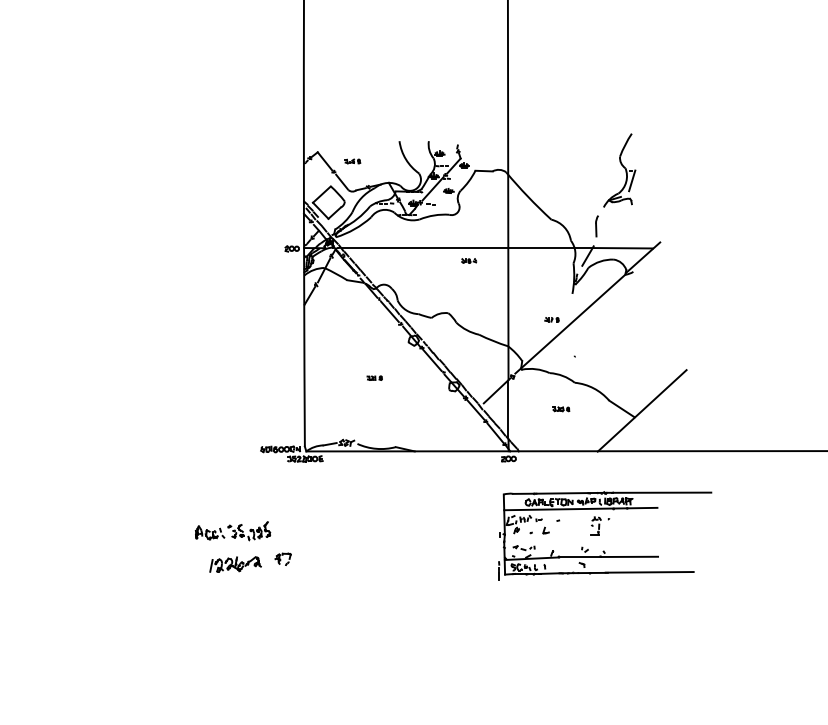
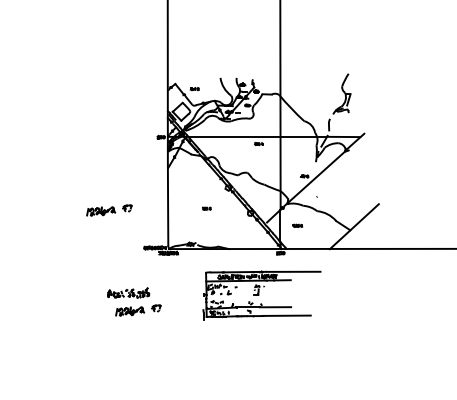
part: (198, 381) -> (109, 210), added
part: (560, 408) -> (297, 225), moved
part: (604, 535) -> (261, 295), moved

